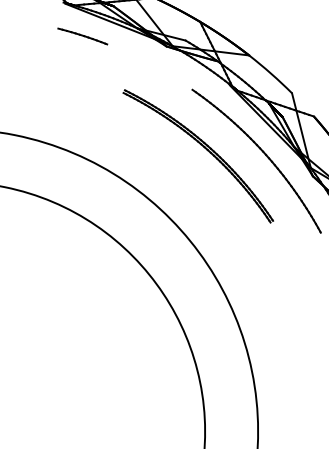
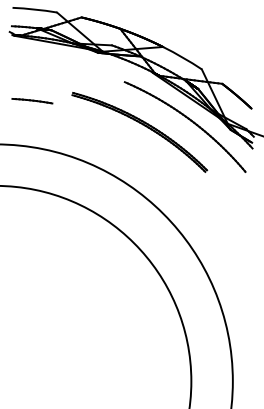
line: (82, 36) -> (32, 101), moved

